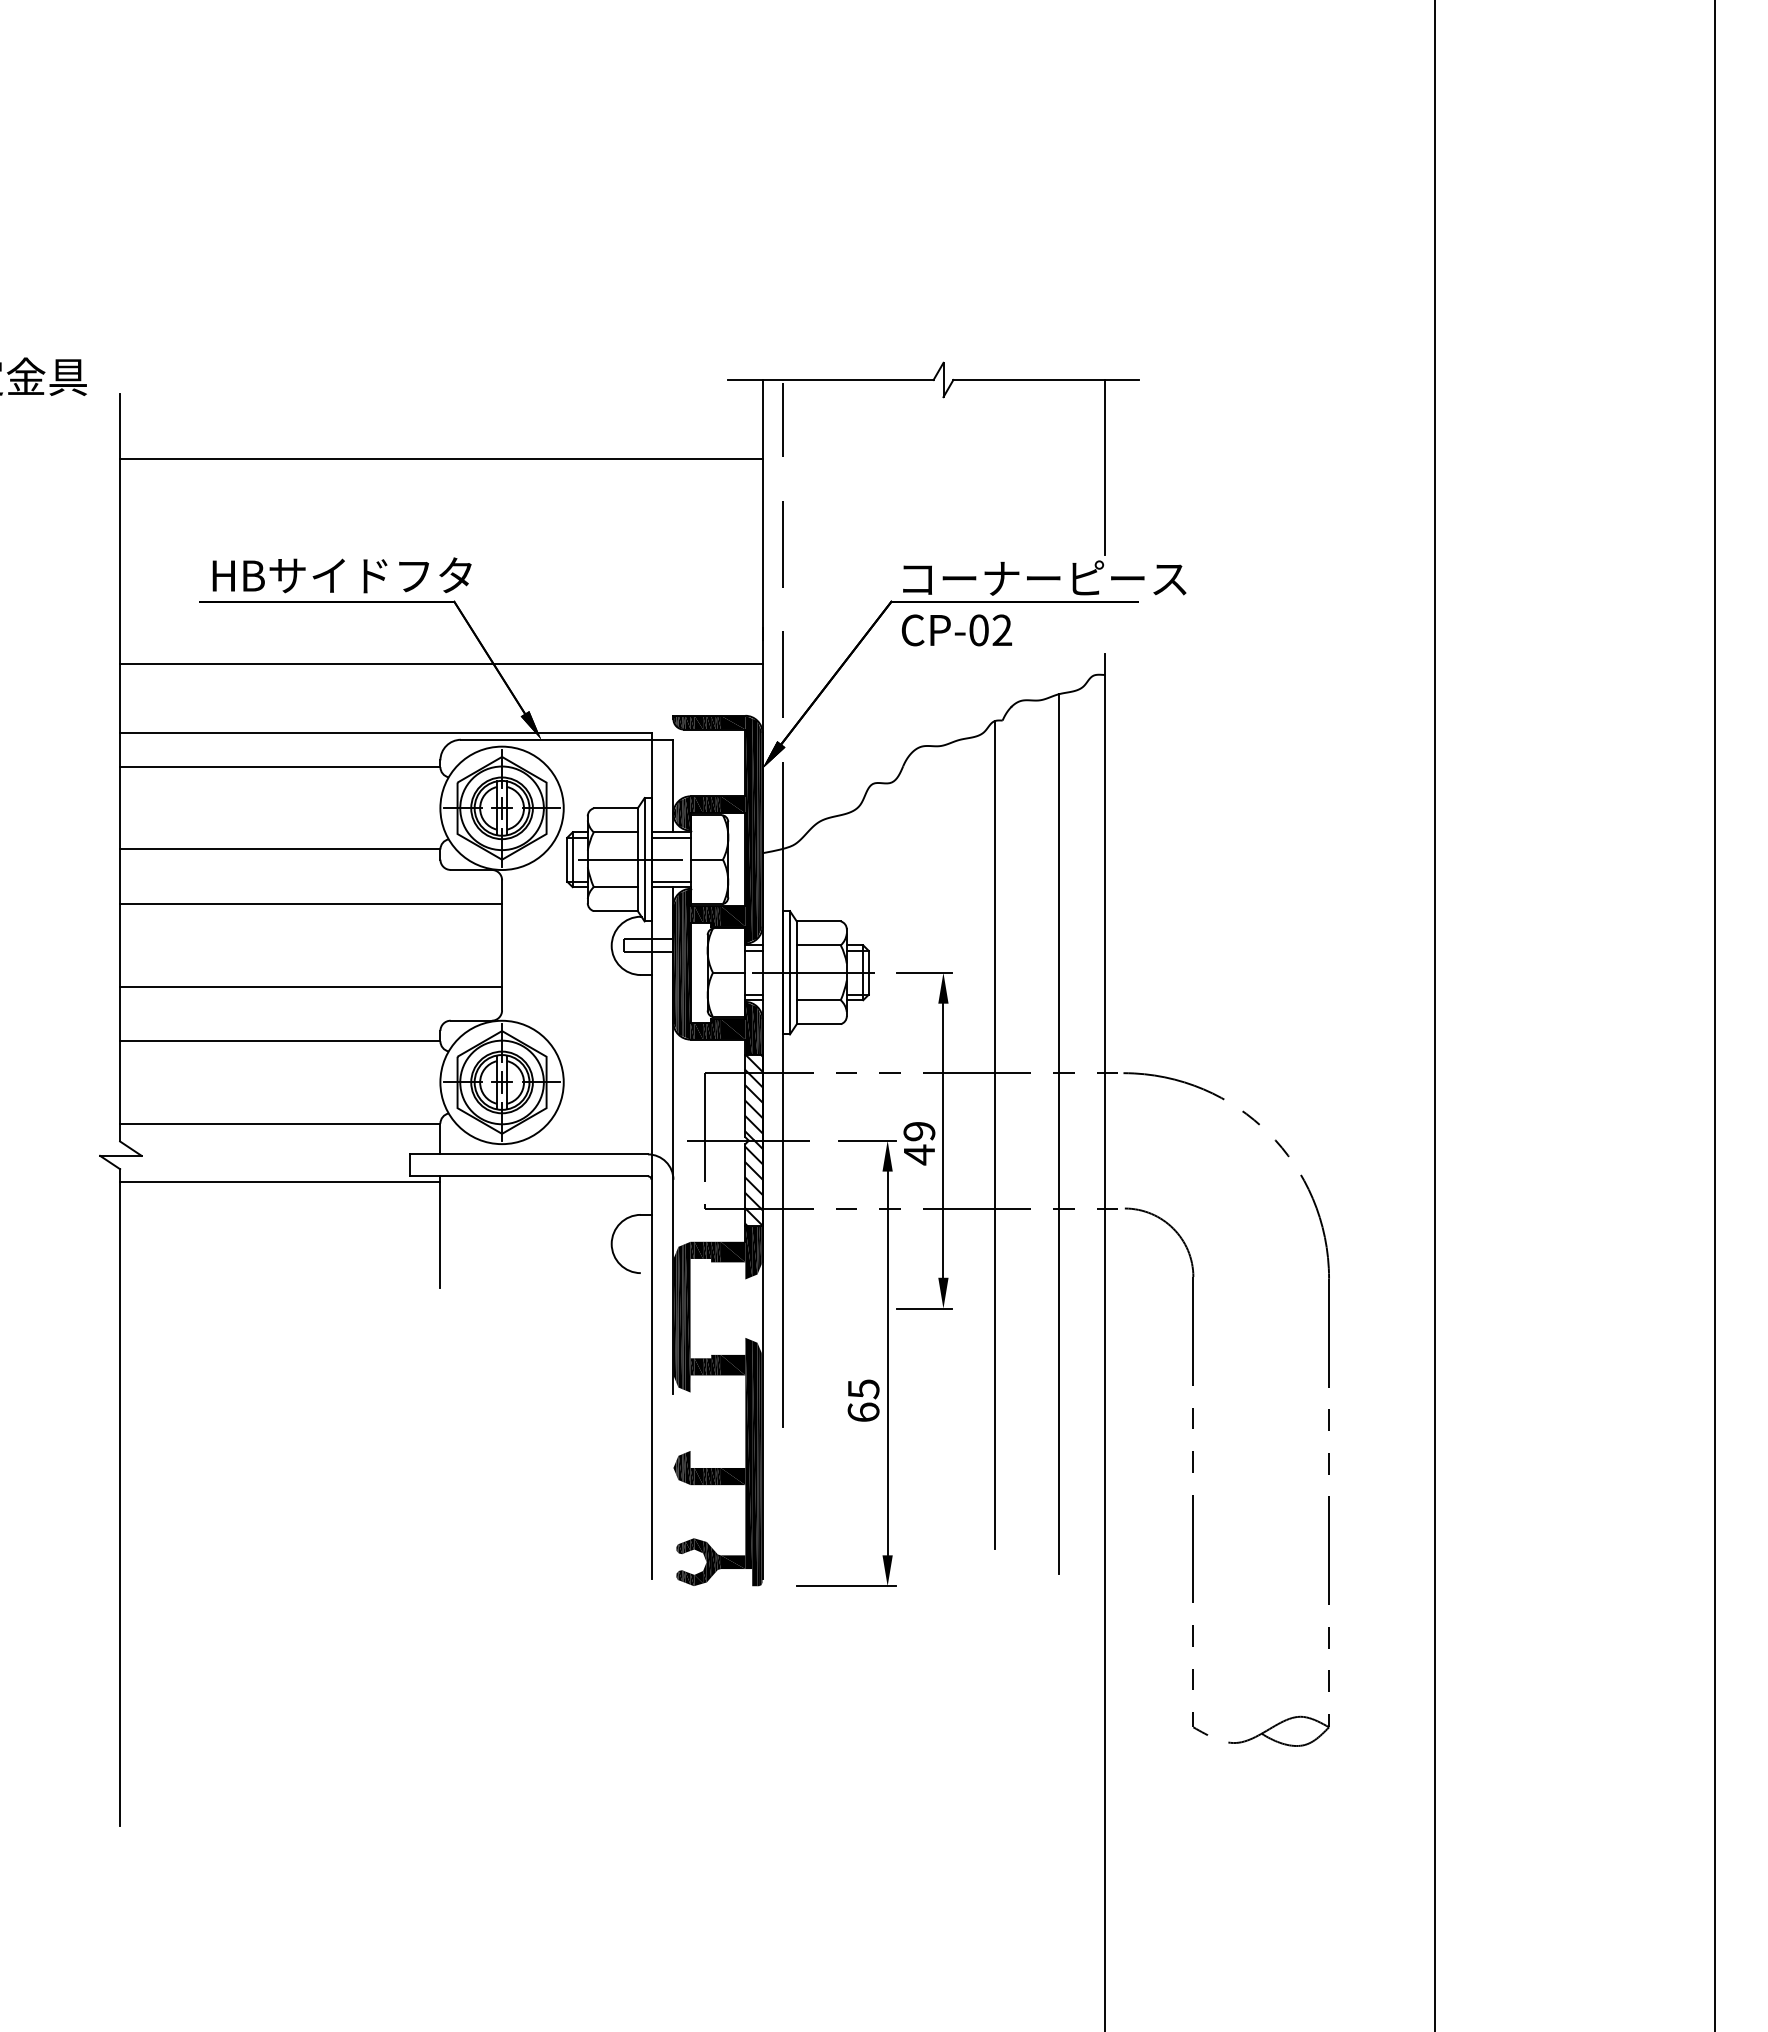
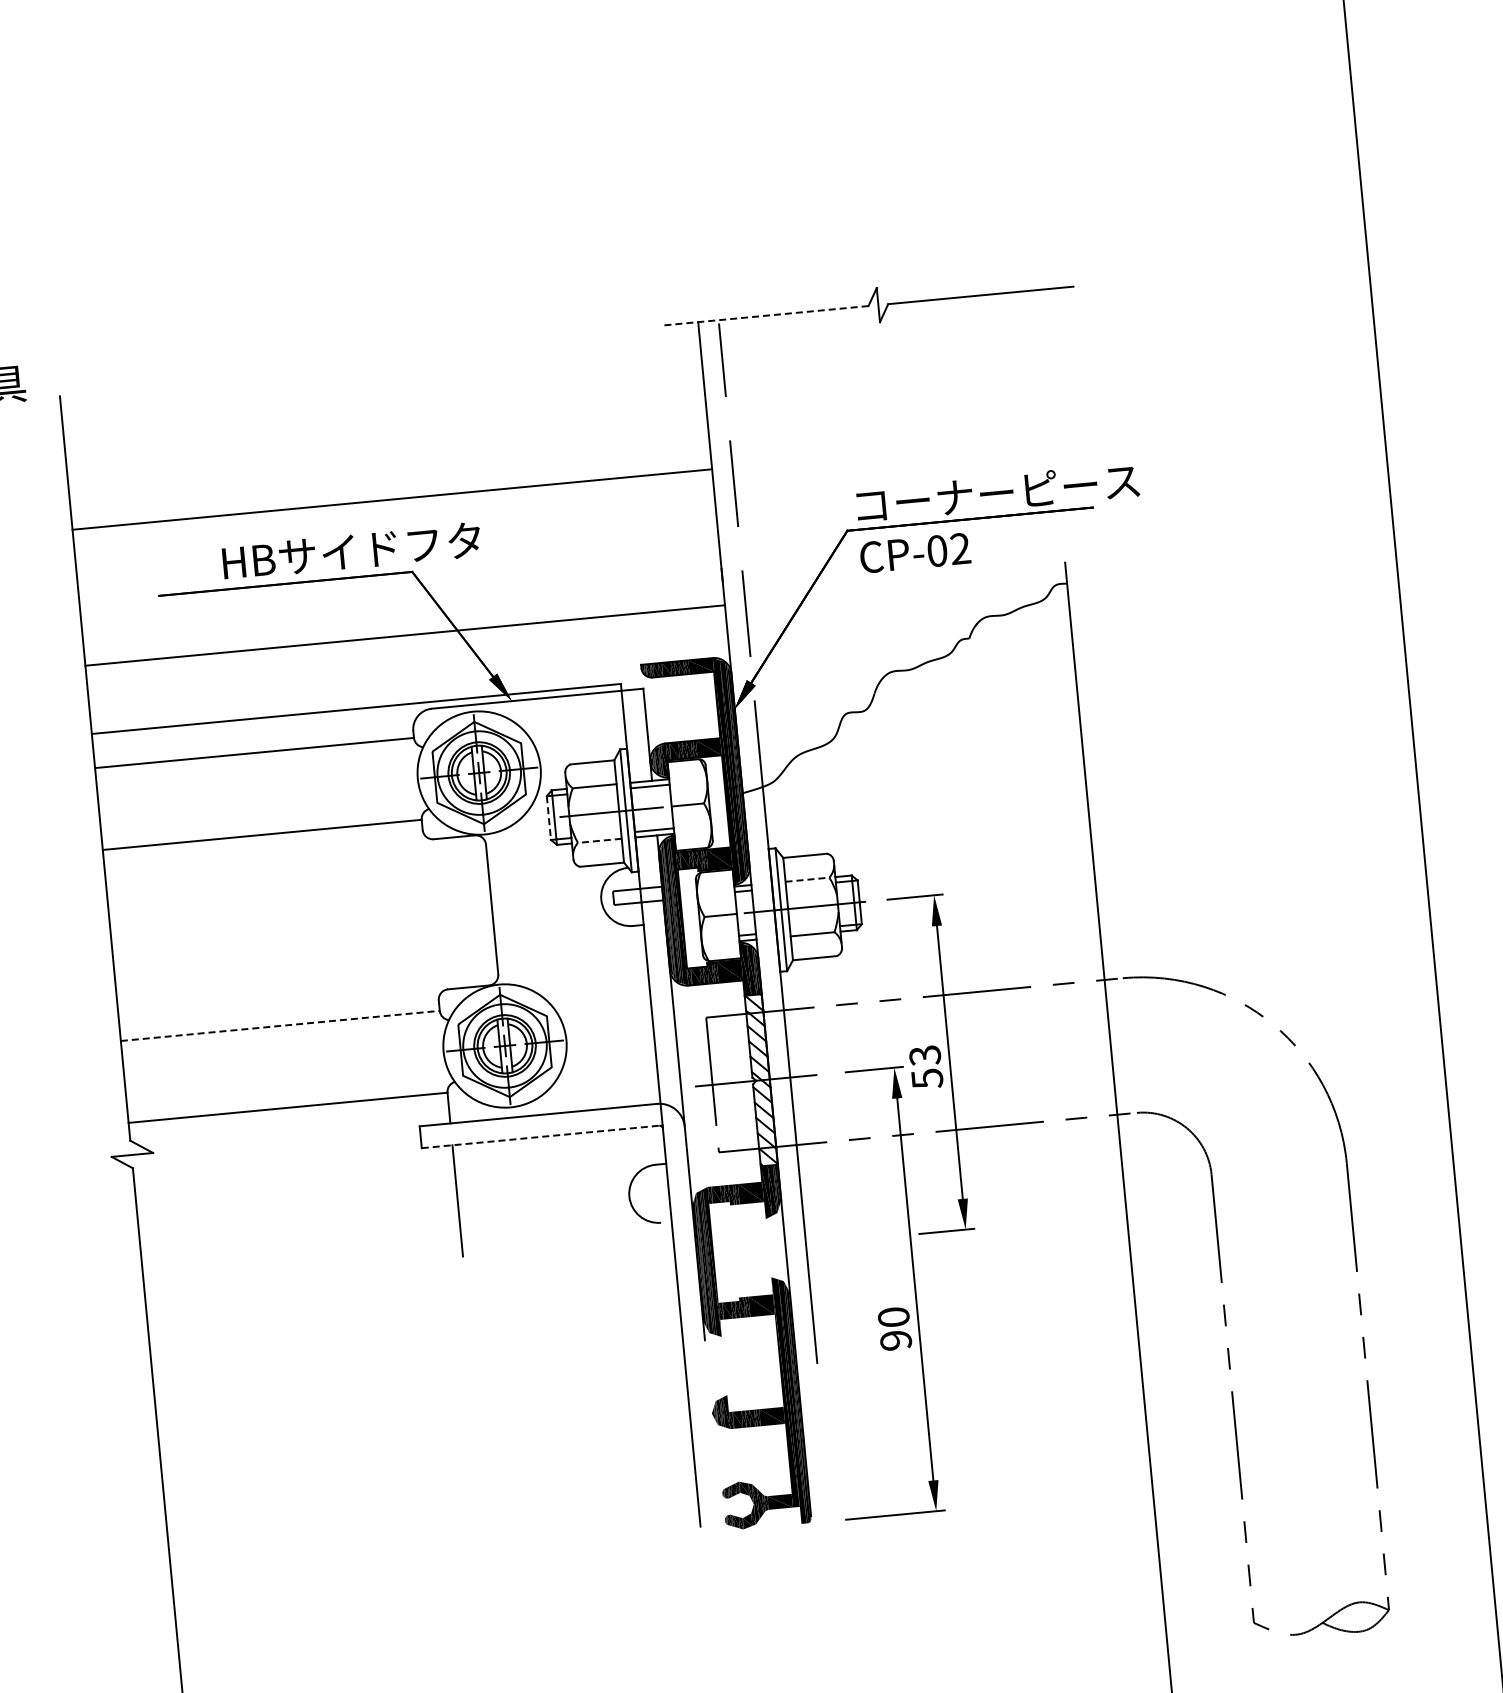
line: (830, 380) -> (765, 316), solid -> dashed
line: (441, 458) -> (392, 499), moved
line: (1105, 467) -> (1047, 376), removed
text: (341, 575) -> (351, 551), moved
line: (567, 859) -> (549, 817), solid -> dashed
line: (615, 887) -> (599, 841), solid -> dashed
line: (311, 904) -> (298, 886), removed
line: (818, 945) -> (807, 879), solid -> dashed
line: (311, 986) -> (306, 968), removed
line: (280, 1041) -> (280, 1026), solid -> dashed
line: (995, 1134) -> (1001, 1051), removed
line: (1059, 1134) -> (1064, 1045), removed
text: (919, 1143) -> (926, 1067), 49 -> 53
line: (529, 1176) -> (541, 1137), solid -> dashed
line: (280, 1181) -> (293, 1165), removed
text: (863, 1400) -> (894, 1328), 65 -> 90

